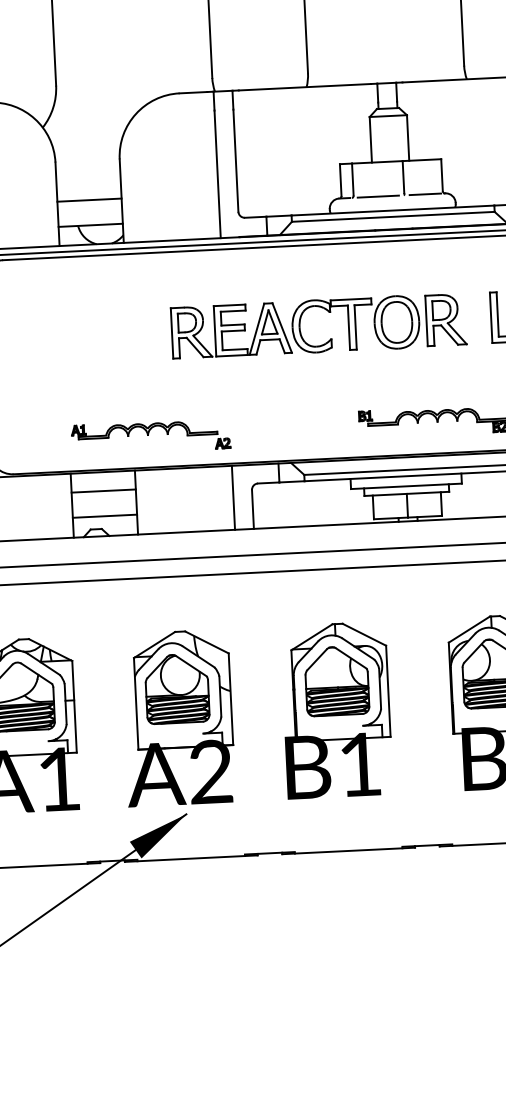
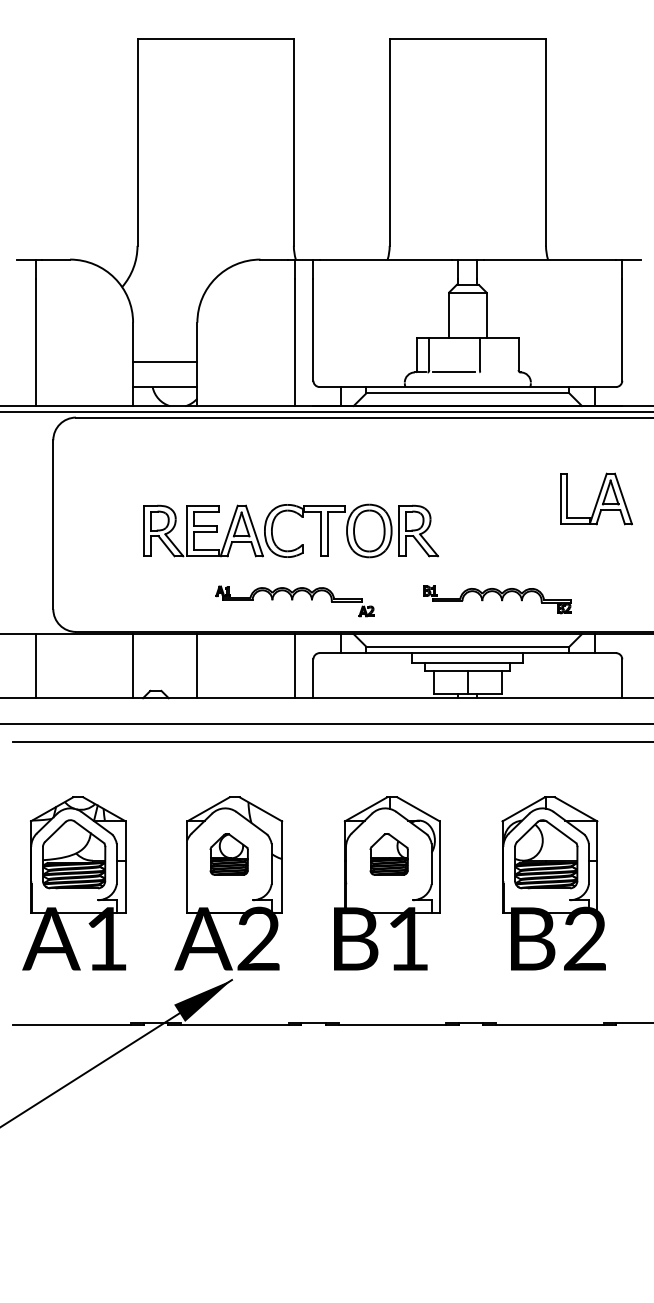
line: (424, 194) -> (500, 372), removed
part: (328, 312) -> (301, 517), moved
part: (150, 437) -> (294, 601), moved
line: (104, 491) -> (165, 653), removed
line: (105, 516) -> (165, 678), removed
part: (337, 681) -> (389, 854), size x0.6
part: (177, 689) -> (229, 854), size x0.6

